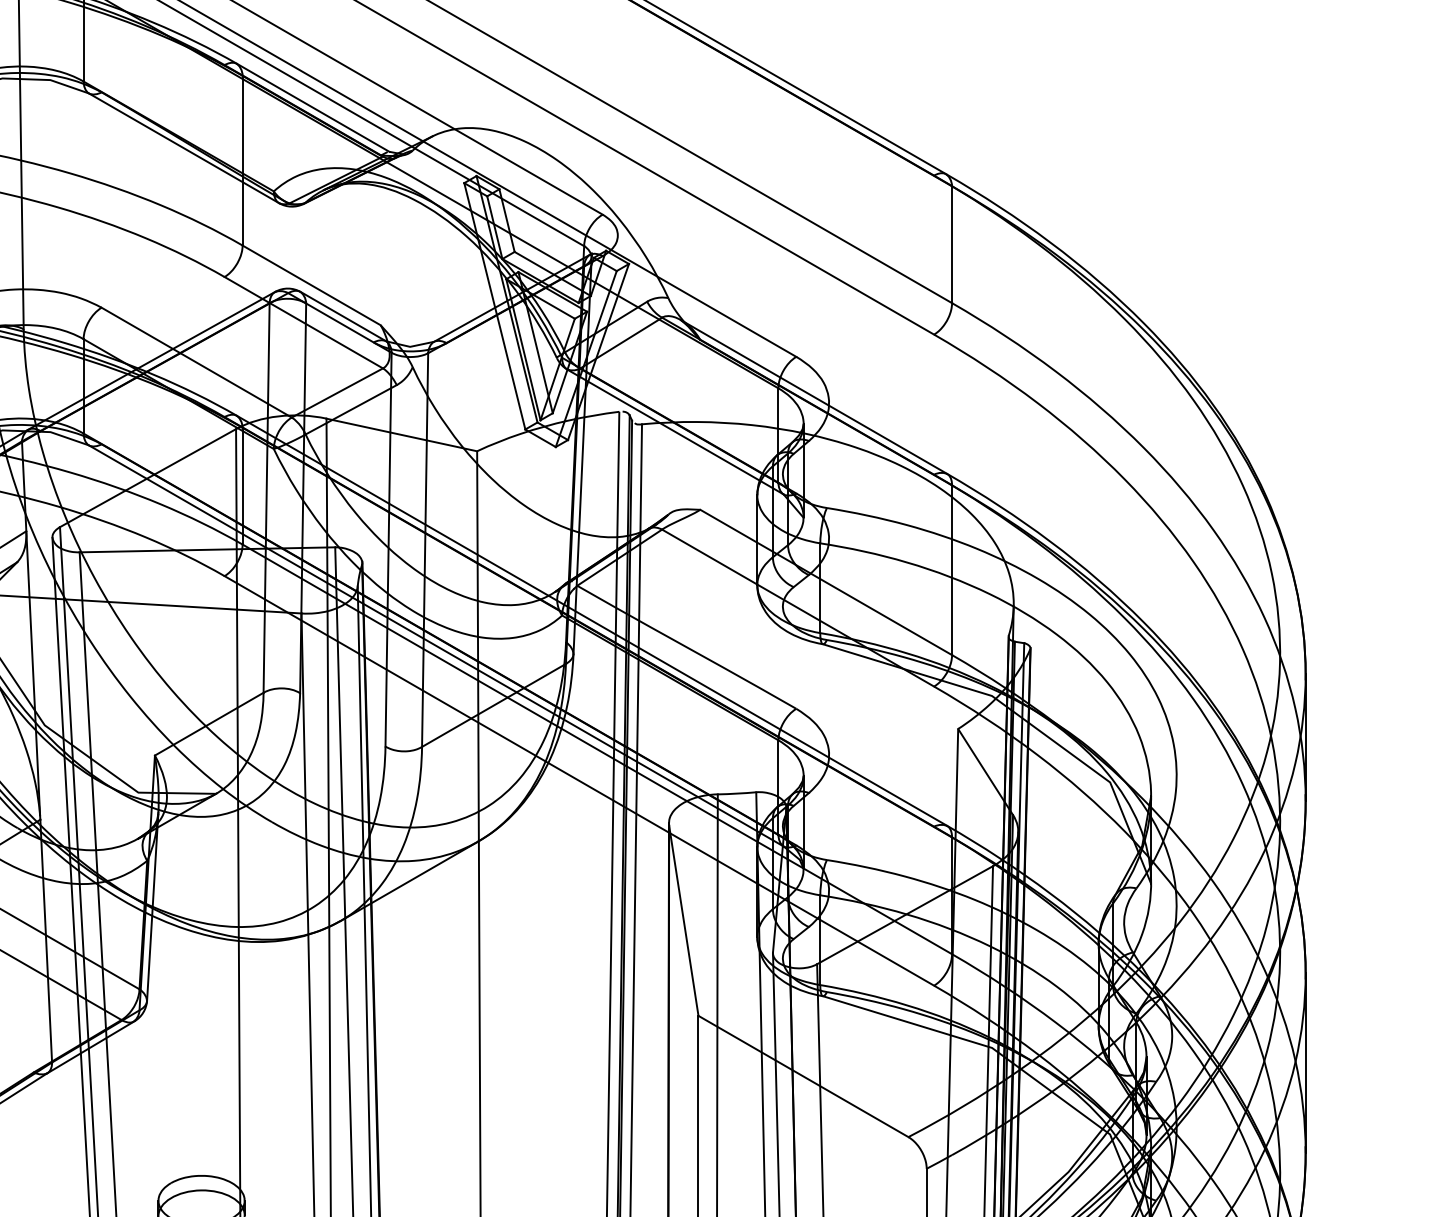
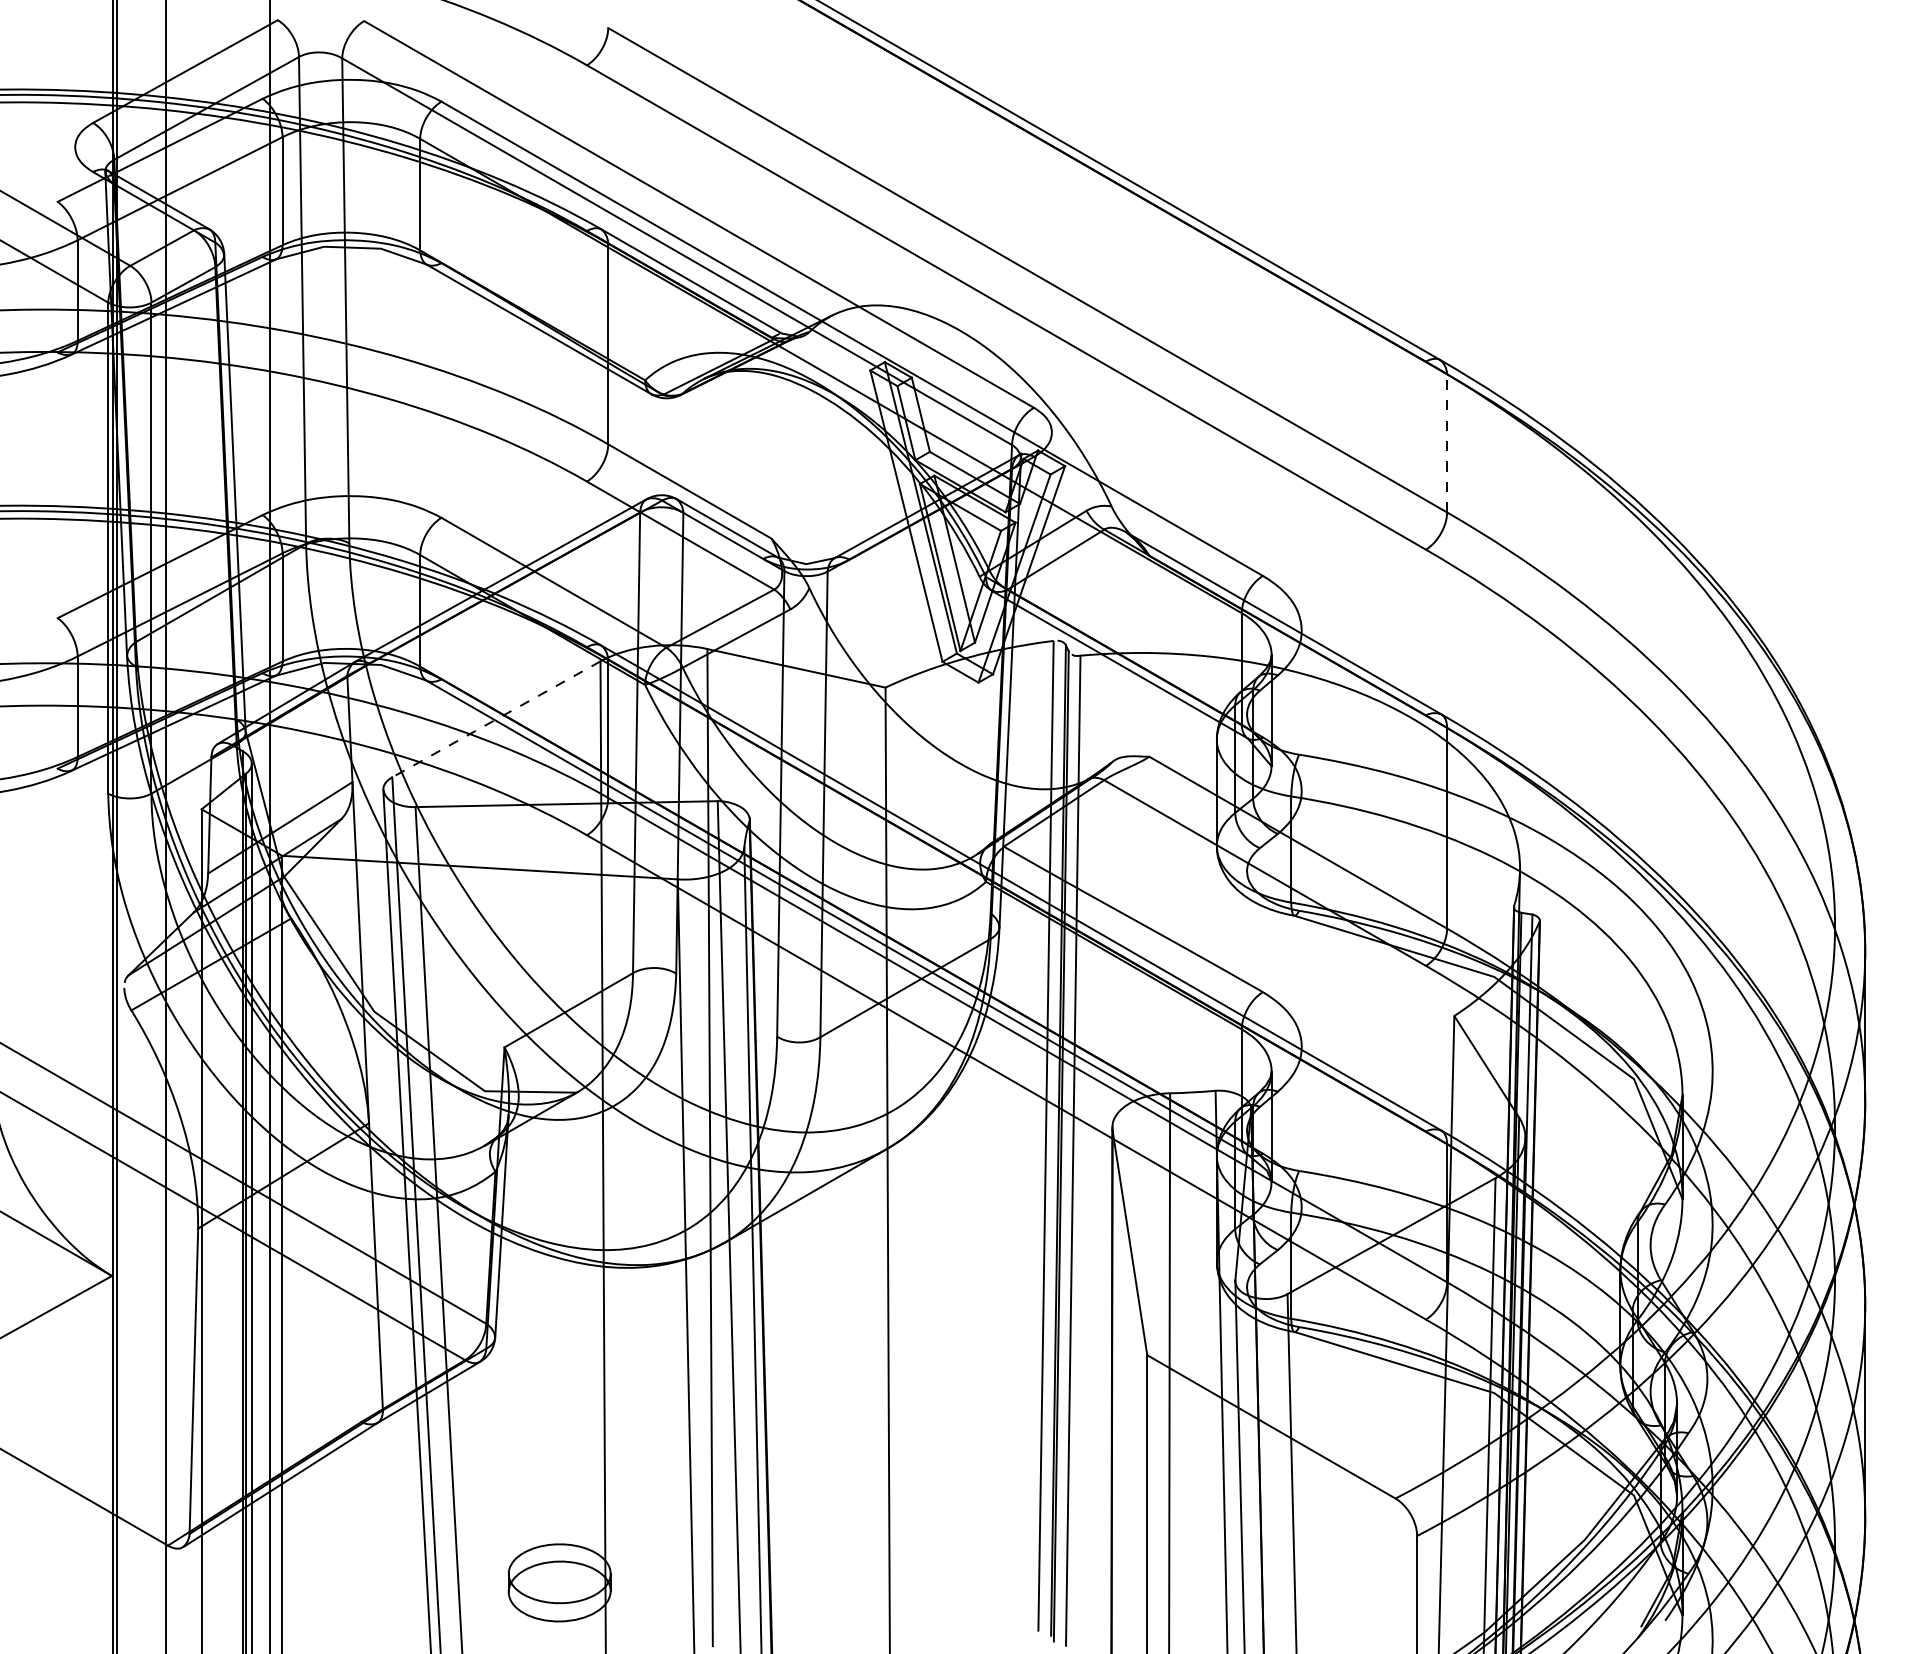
line: (952, 243) -> (1447, 442), solid -> dashed
line: (147, 478) -> (495, 719), solid -> dashed

